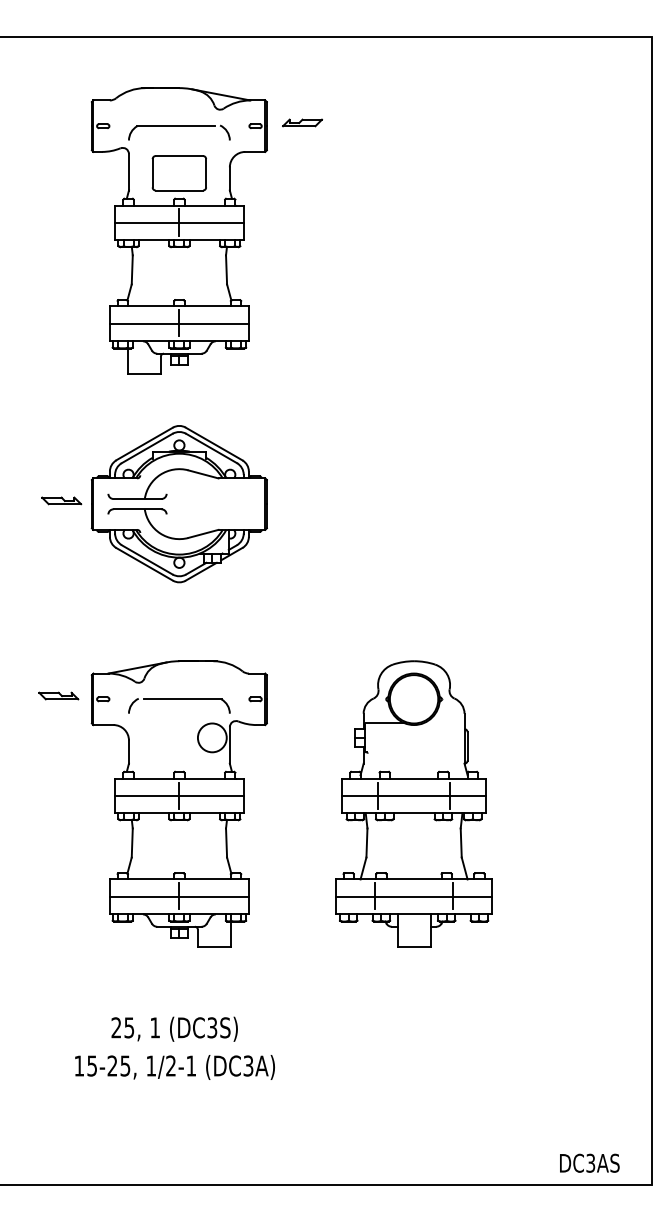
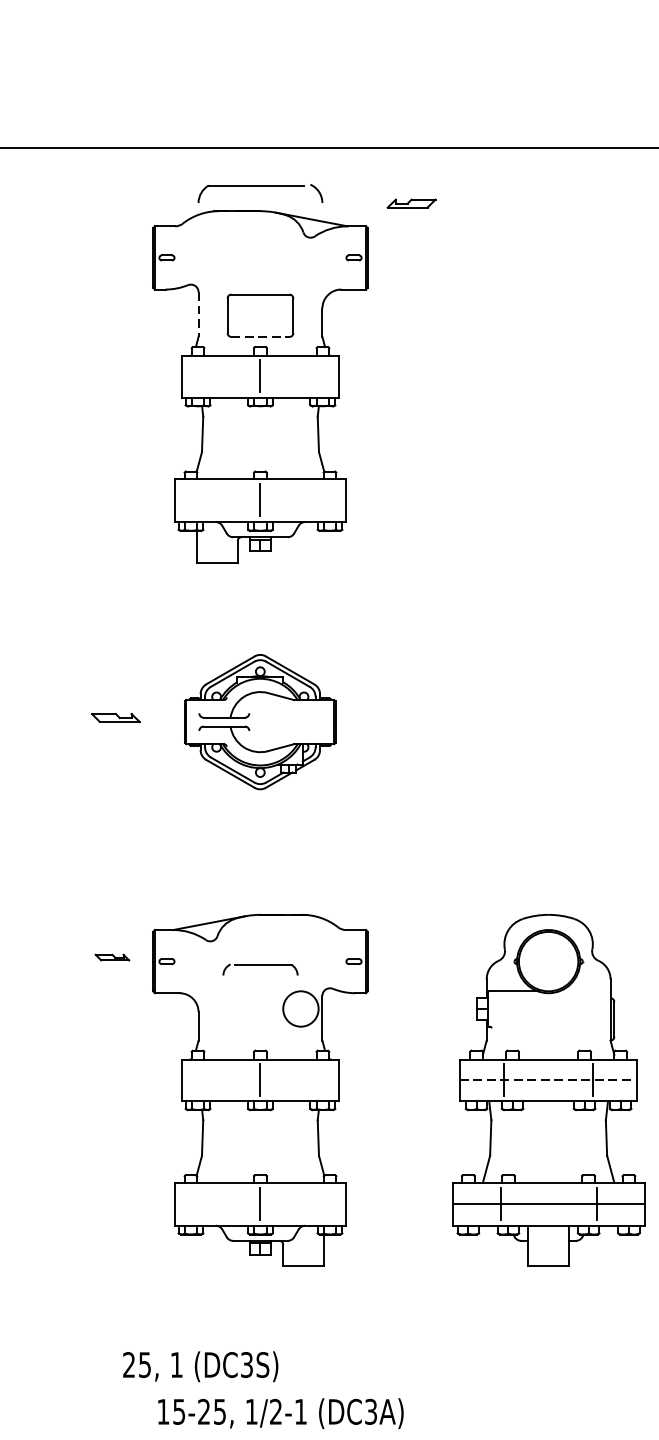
part: (302, 122) -> (411, 203), moved
part: (179, 132) -> (260, 193), moved
line: (128, 172) -> (197, 314), solid -> dashed
line: (179, 190) -> (260, 336), solid -> dashed
line: (179, 222) -> (260, 376), removed
line: (178, 323) -> (259, 500), removed
part: (178, 504) -> (259, 722), size x0.7
part: (58, 695) -> (112, 956), size x0.7
part: (179, 705) -> (260, 969), size x0.6
line: (179, 796) -> (260, 1080), removed
line: (414, 796) -> (549, 1080), solid -> dashed
line: (178, 896) -> (259, 1203), removed
text: (174, 1028) -> (200, 1365), moved
text: (174, 1067) -> (280, 1413), moved

